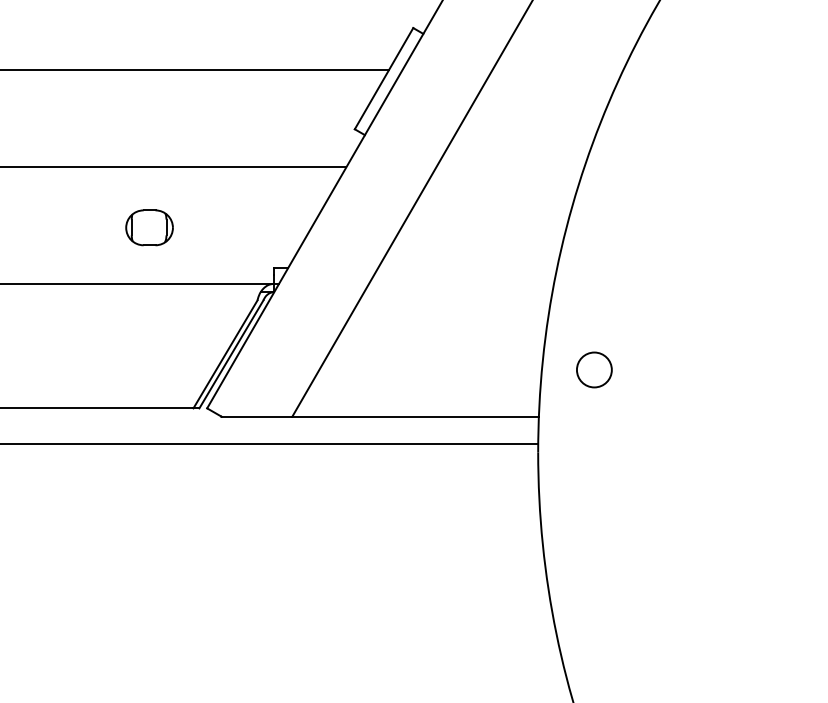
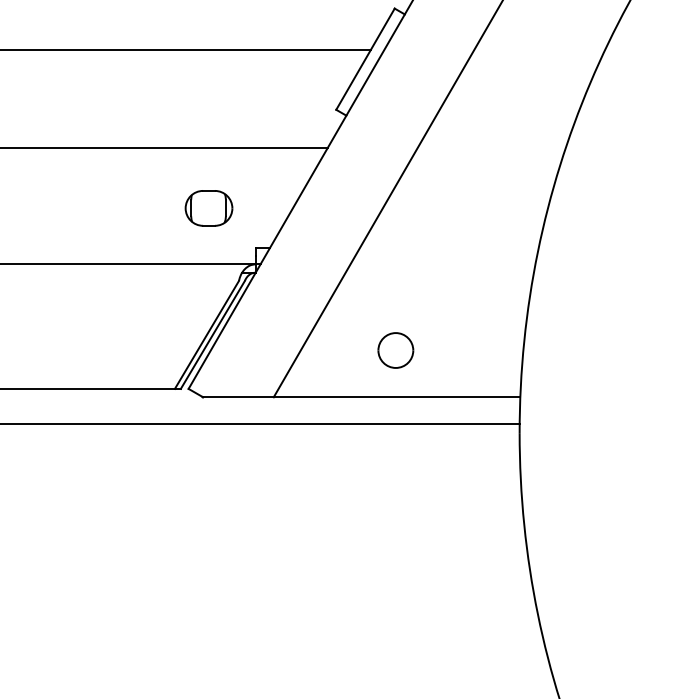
part: (149, 227) -> (208, 208), moved
part: (594, 369) -> (395, 350), moved

